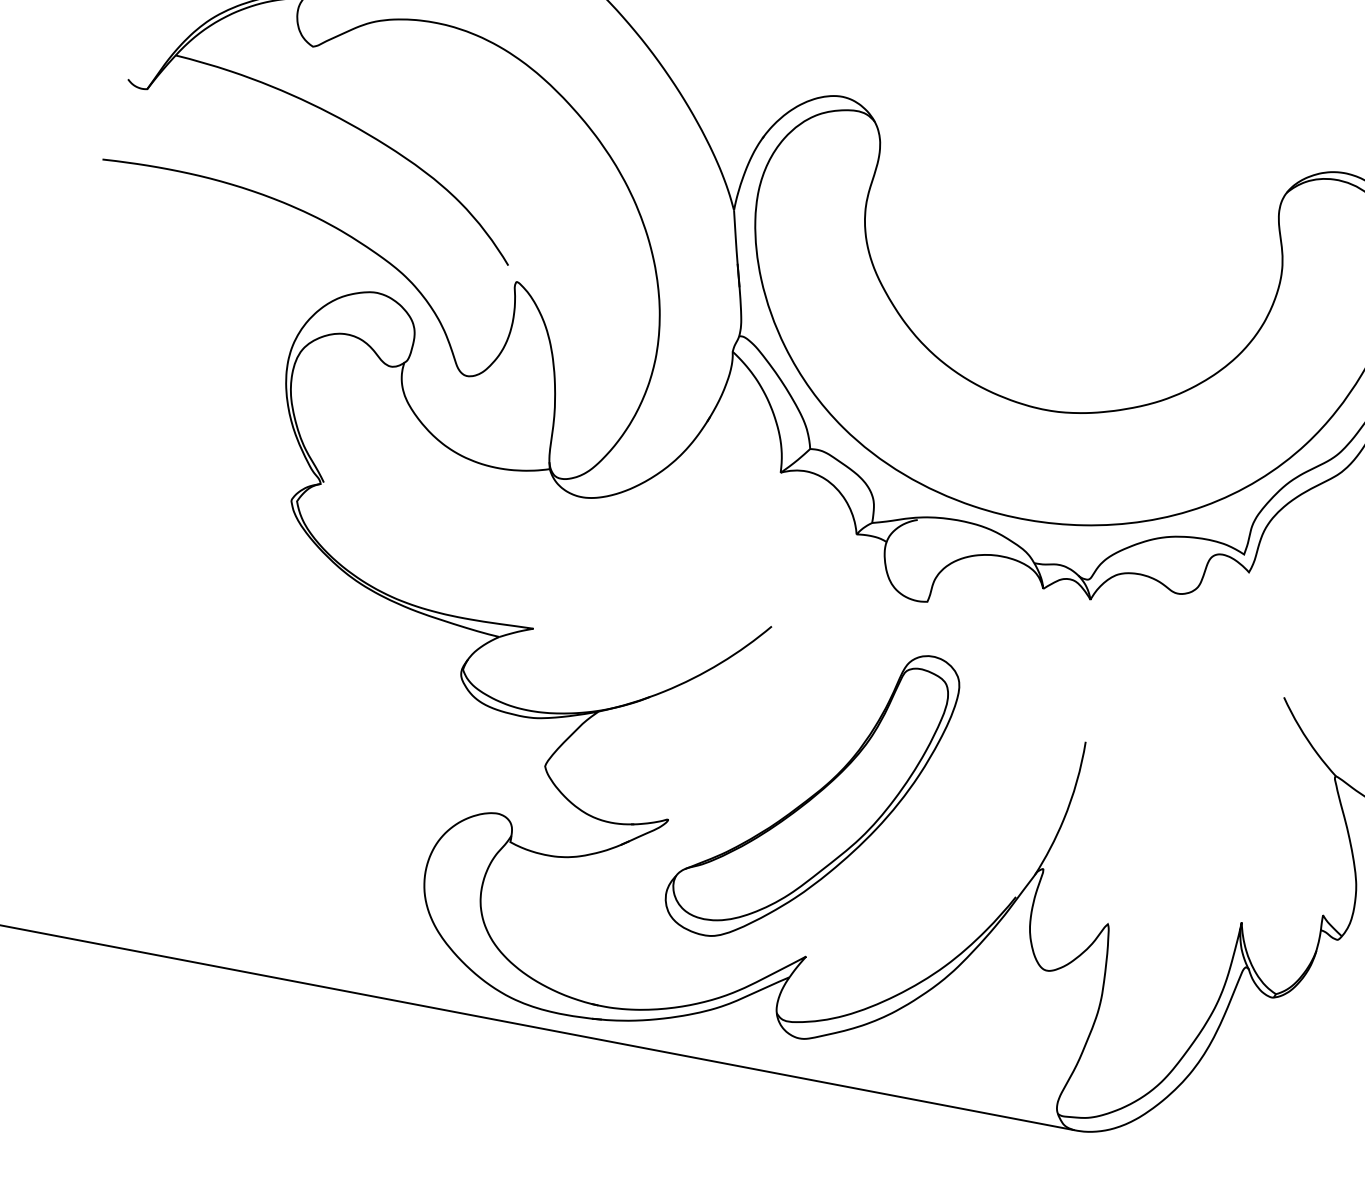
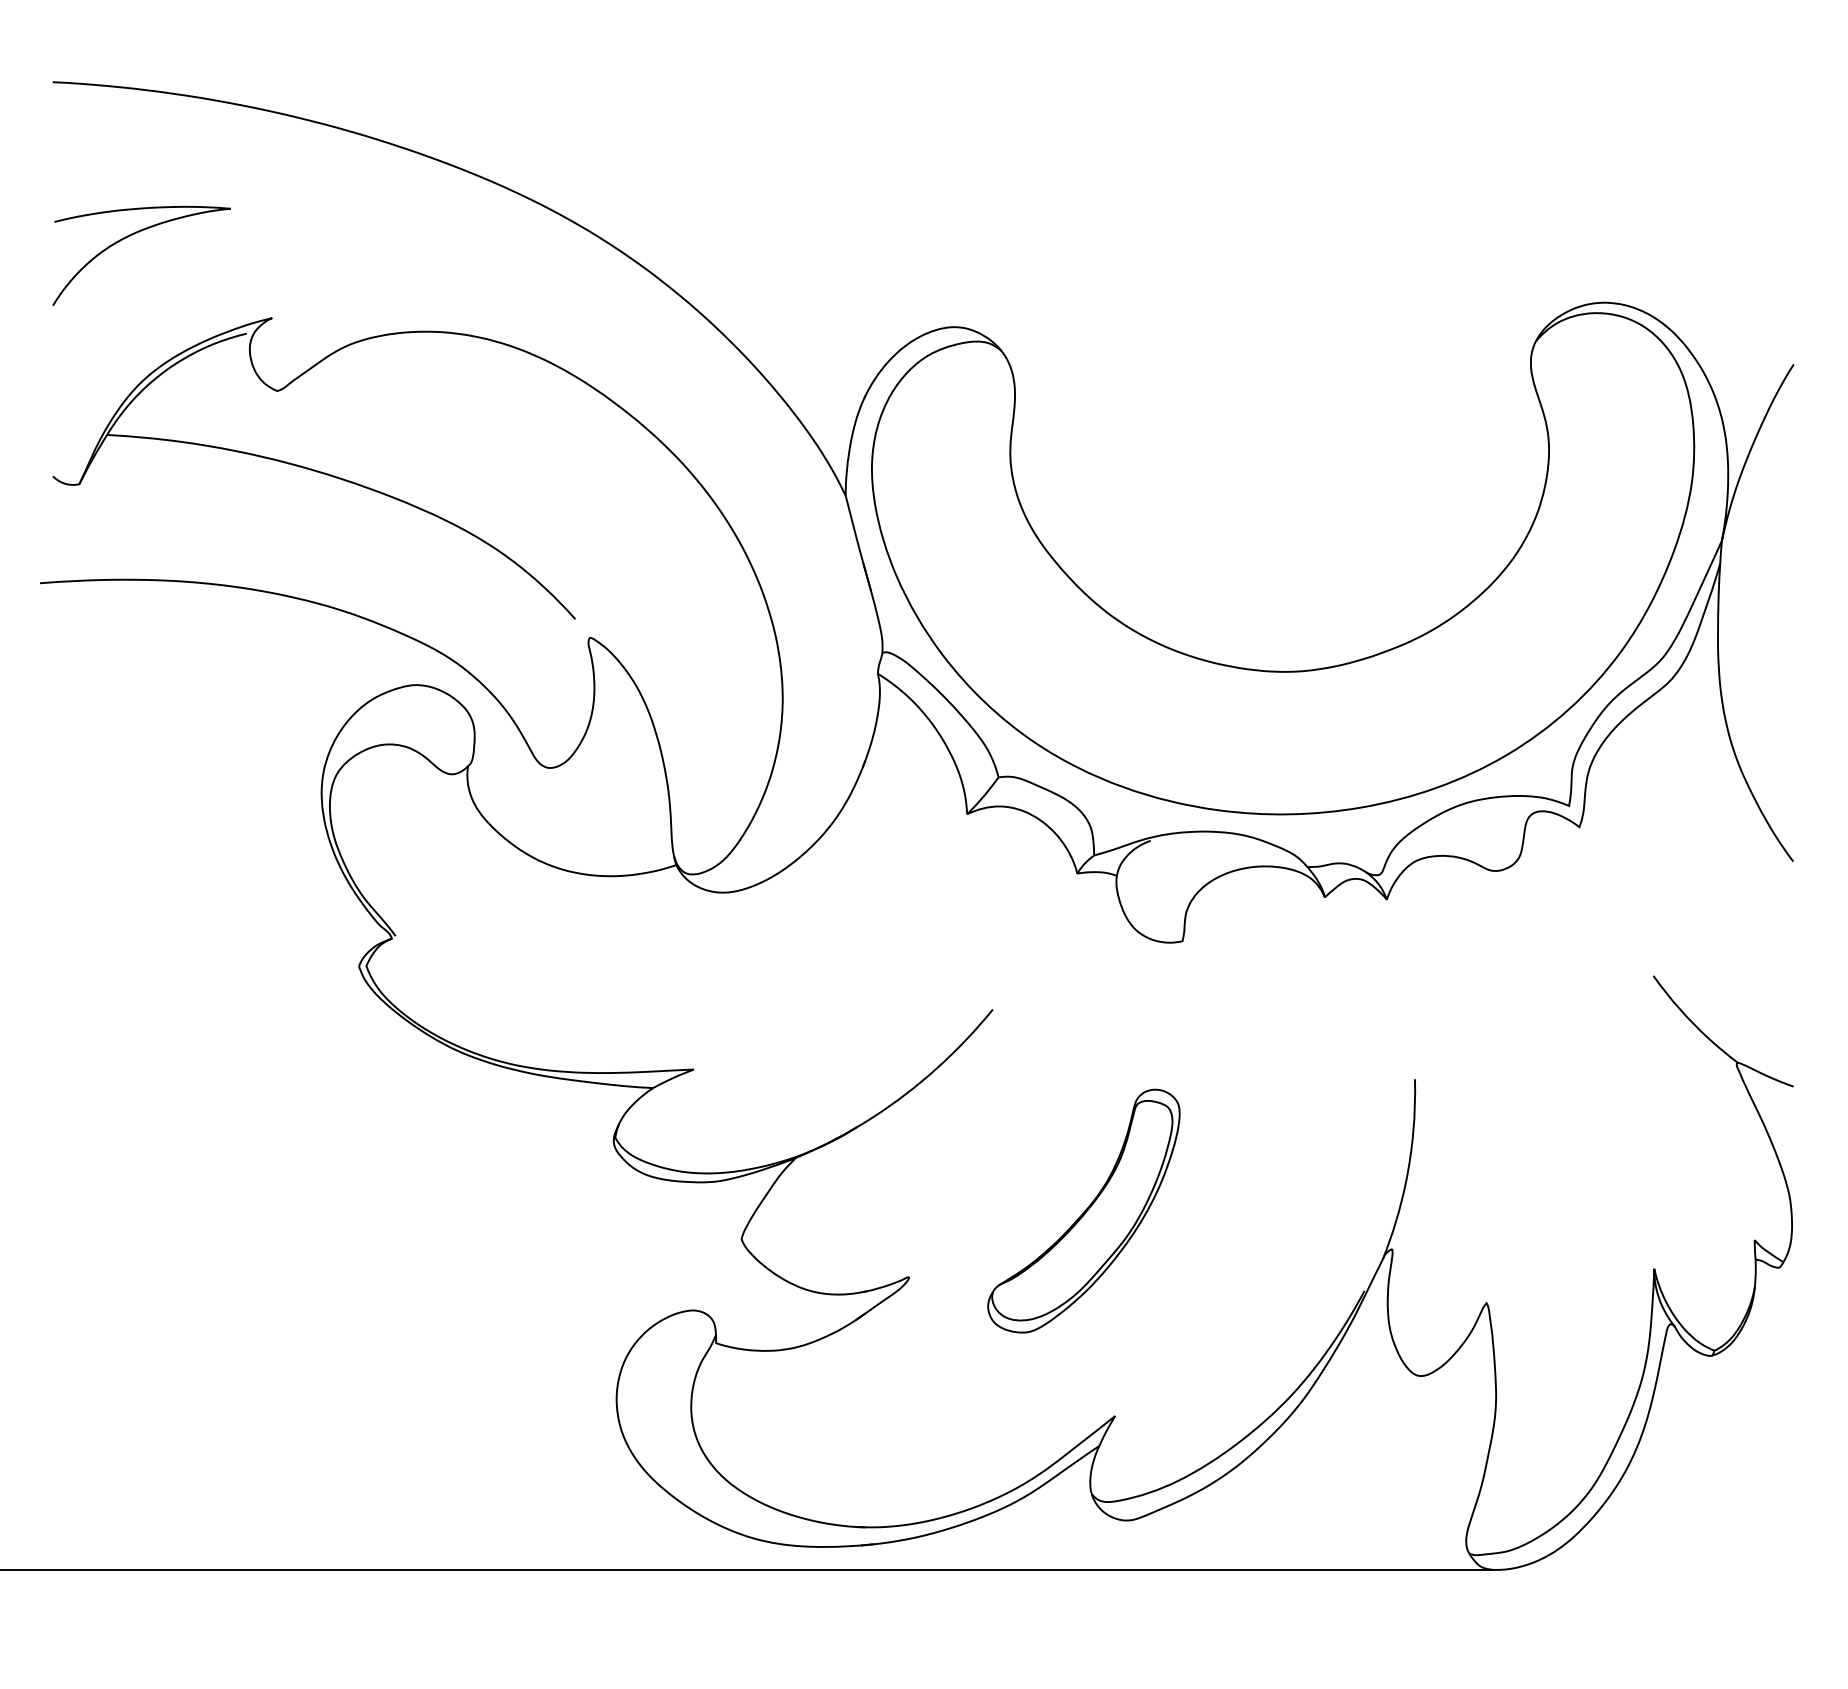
part: (811, 794) -> (1083, 1210), size x0.6

